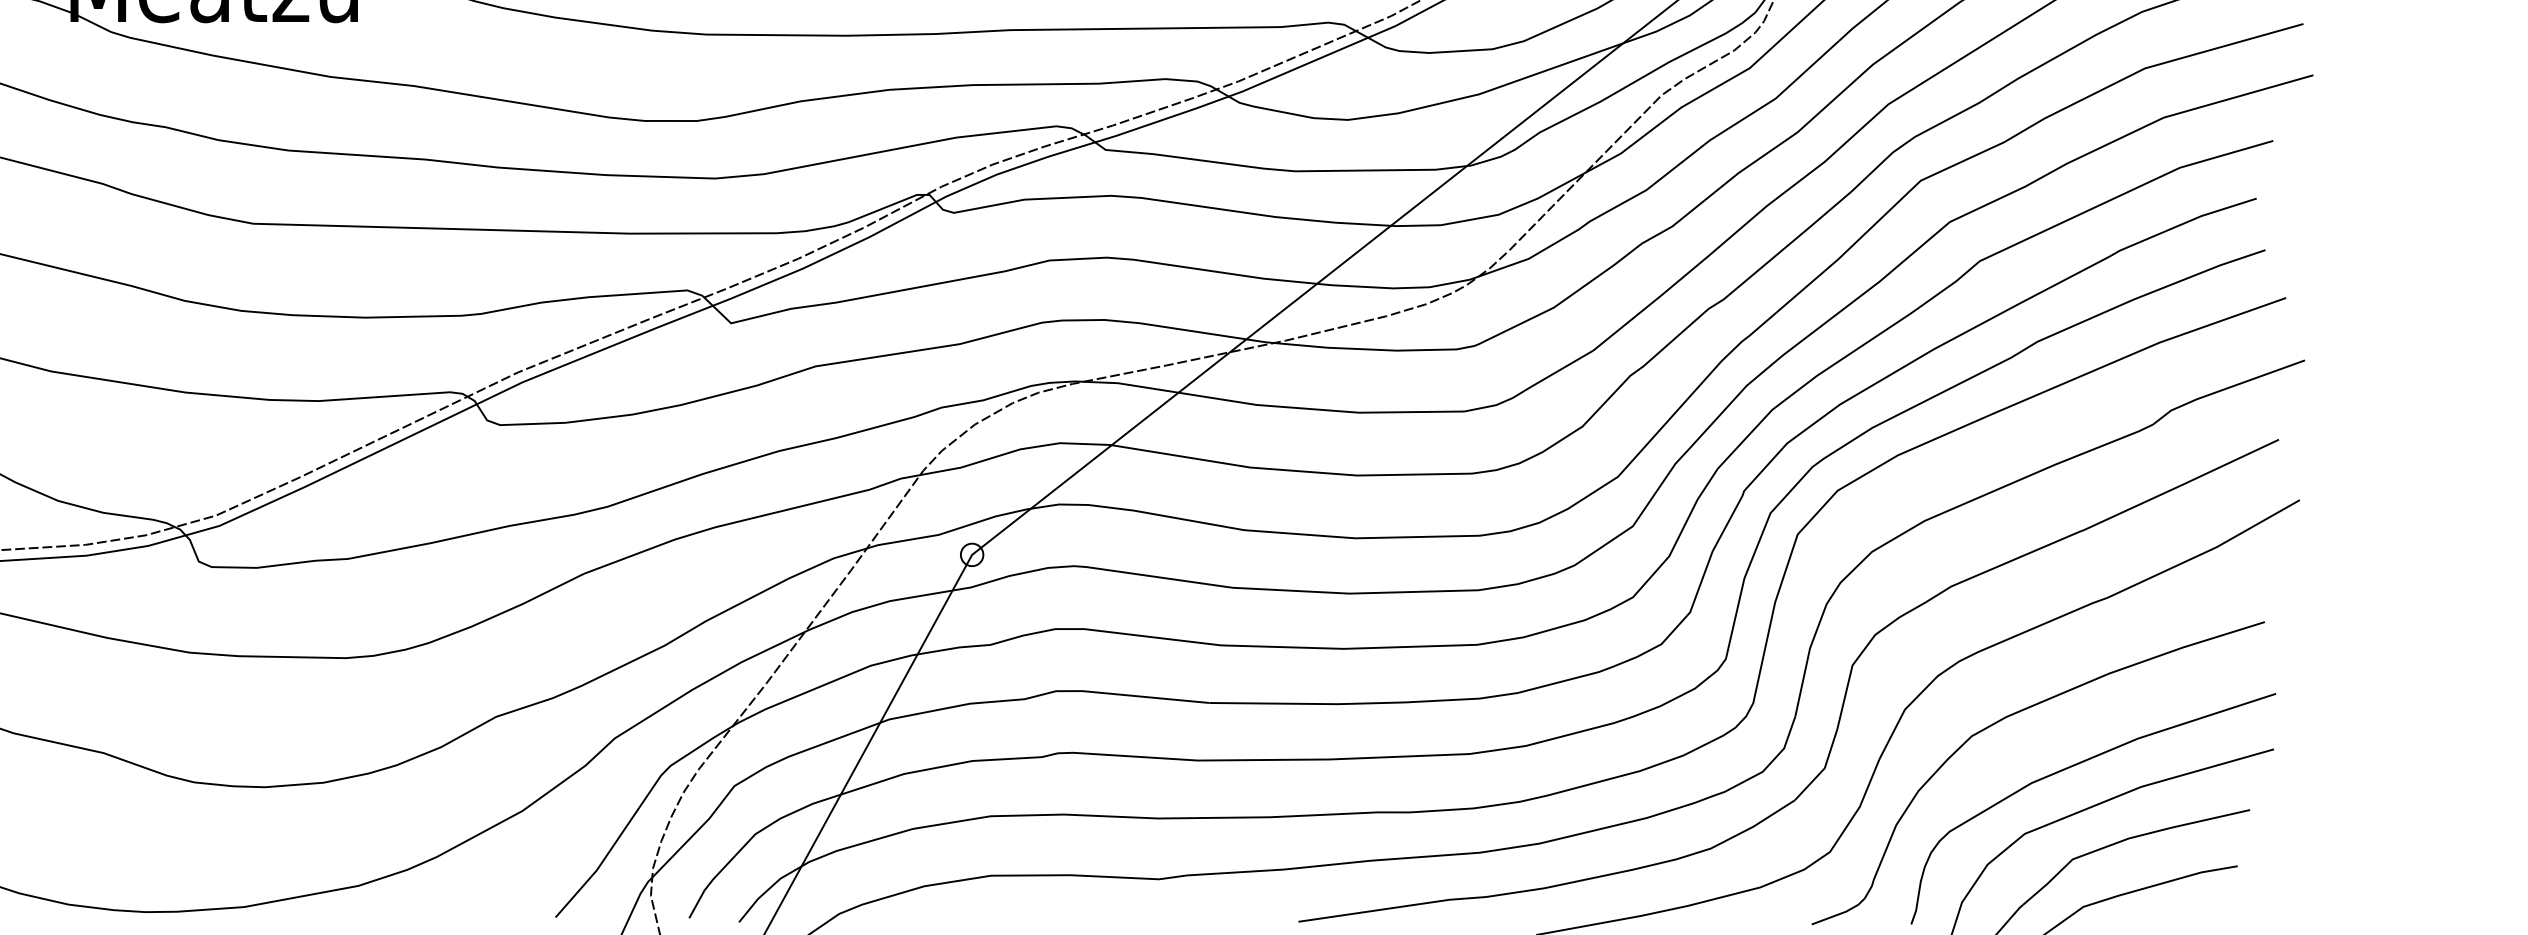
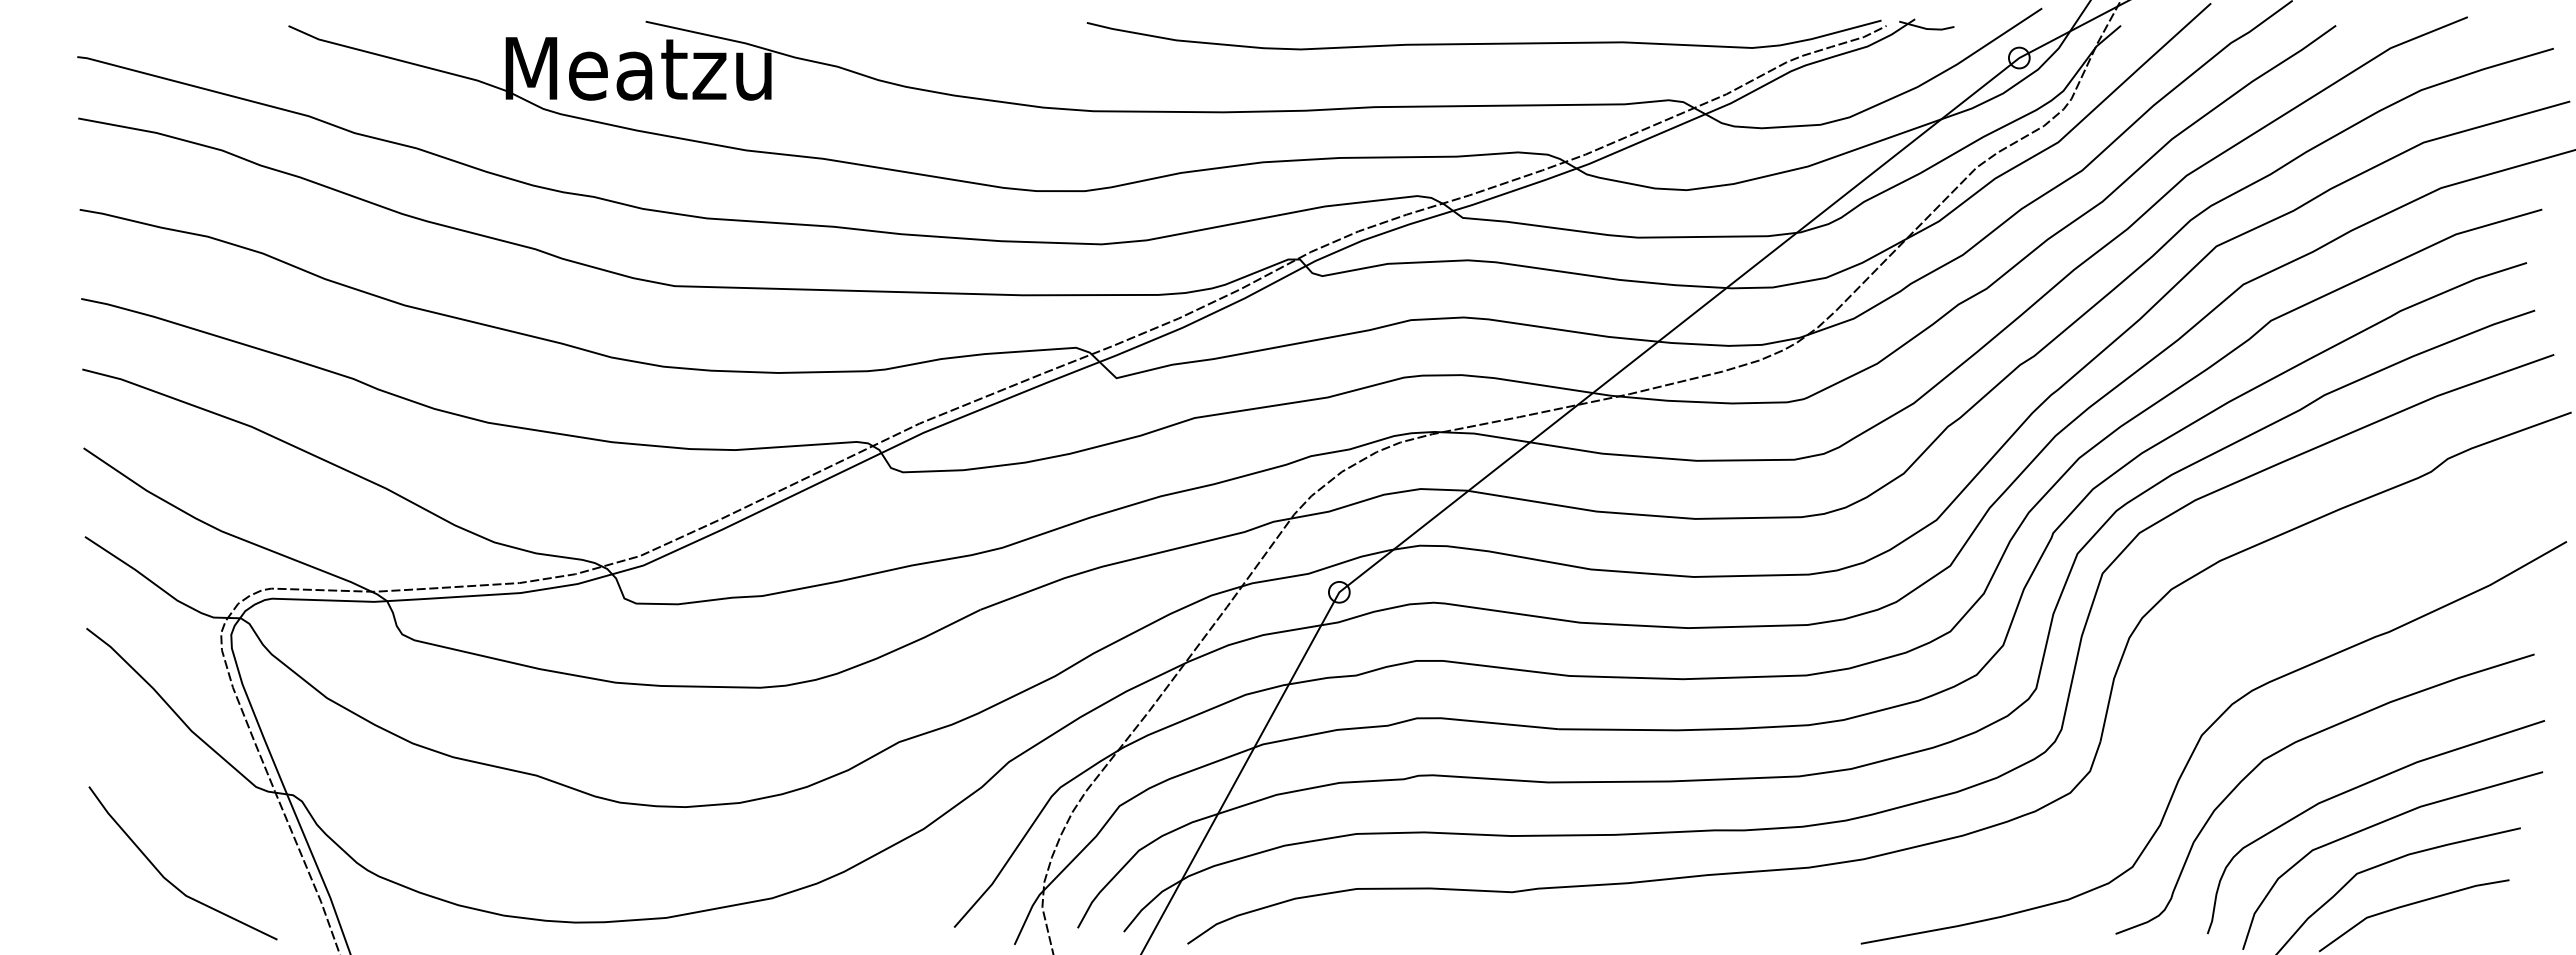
part: (1844, 695) -> (2145, 722), removed

